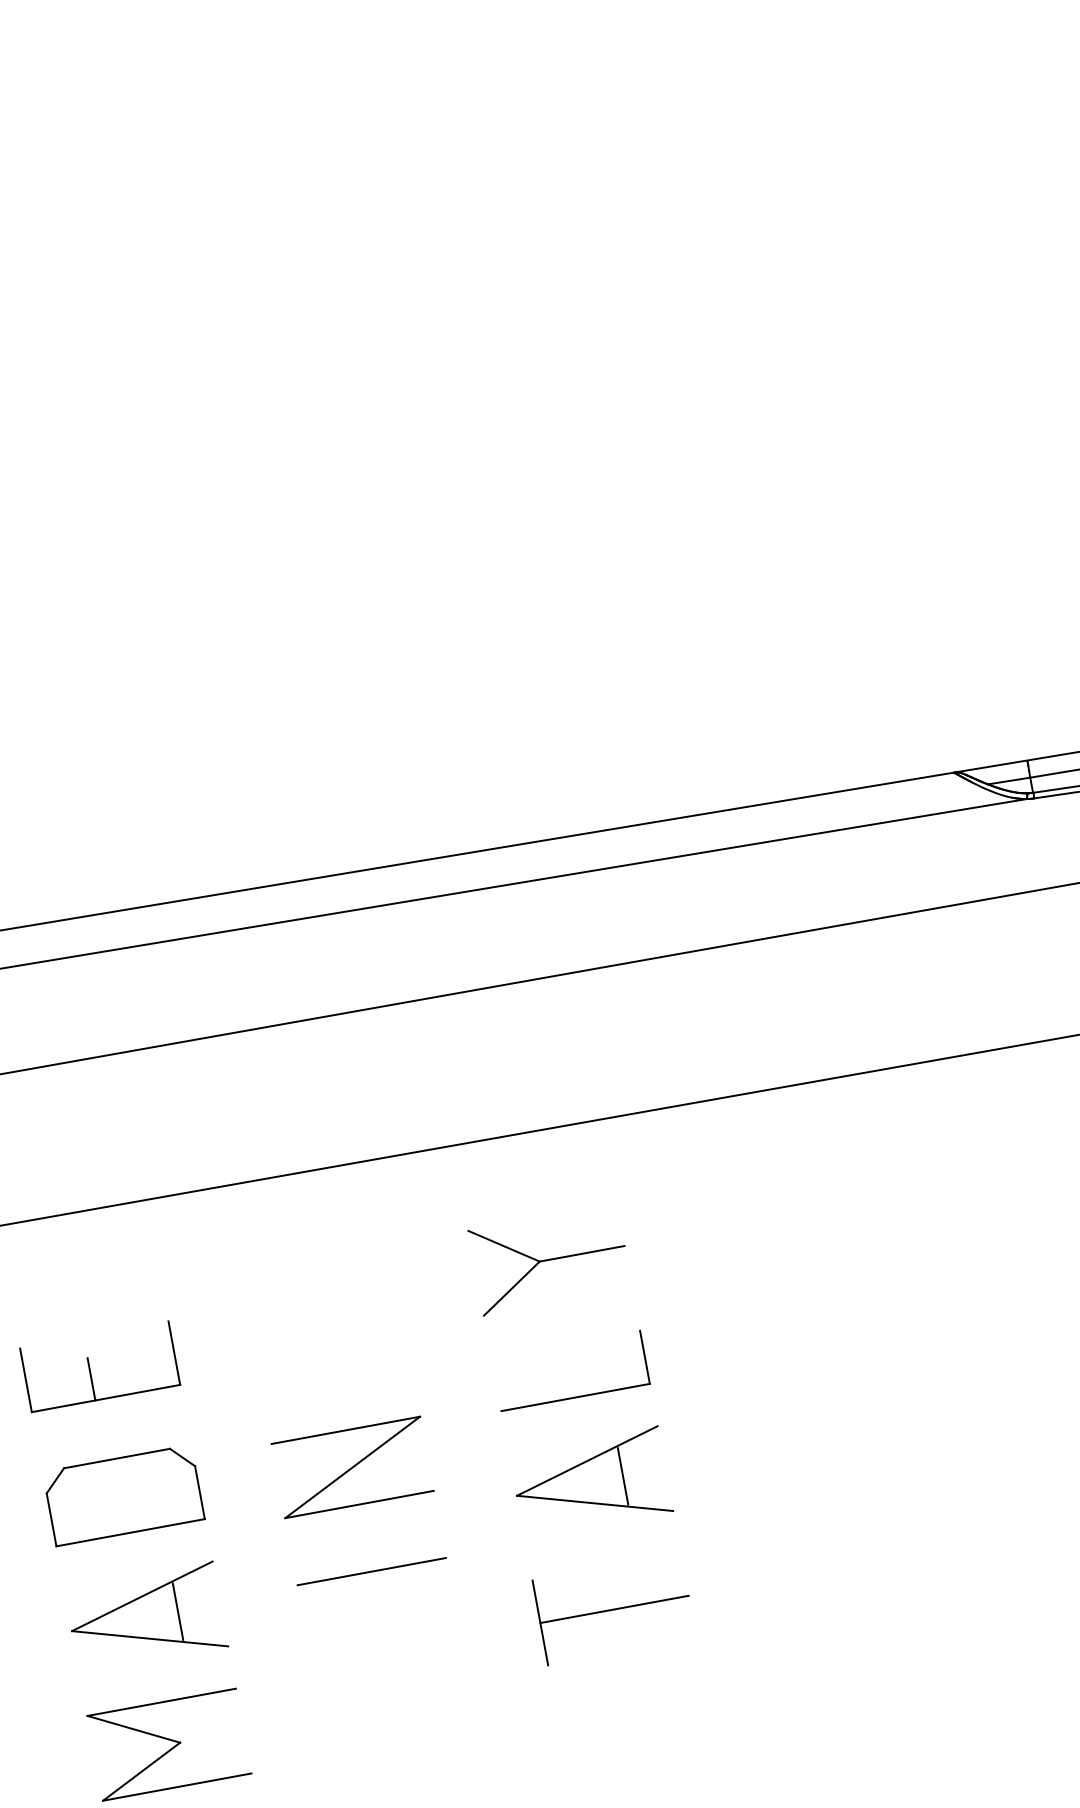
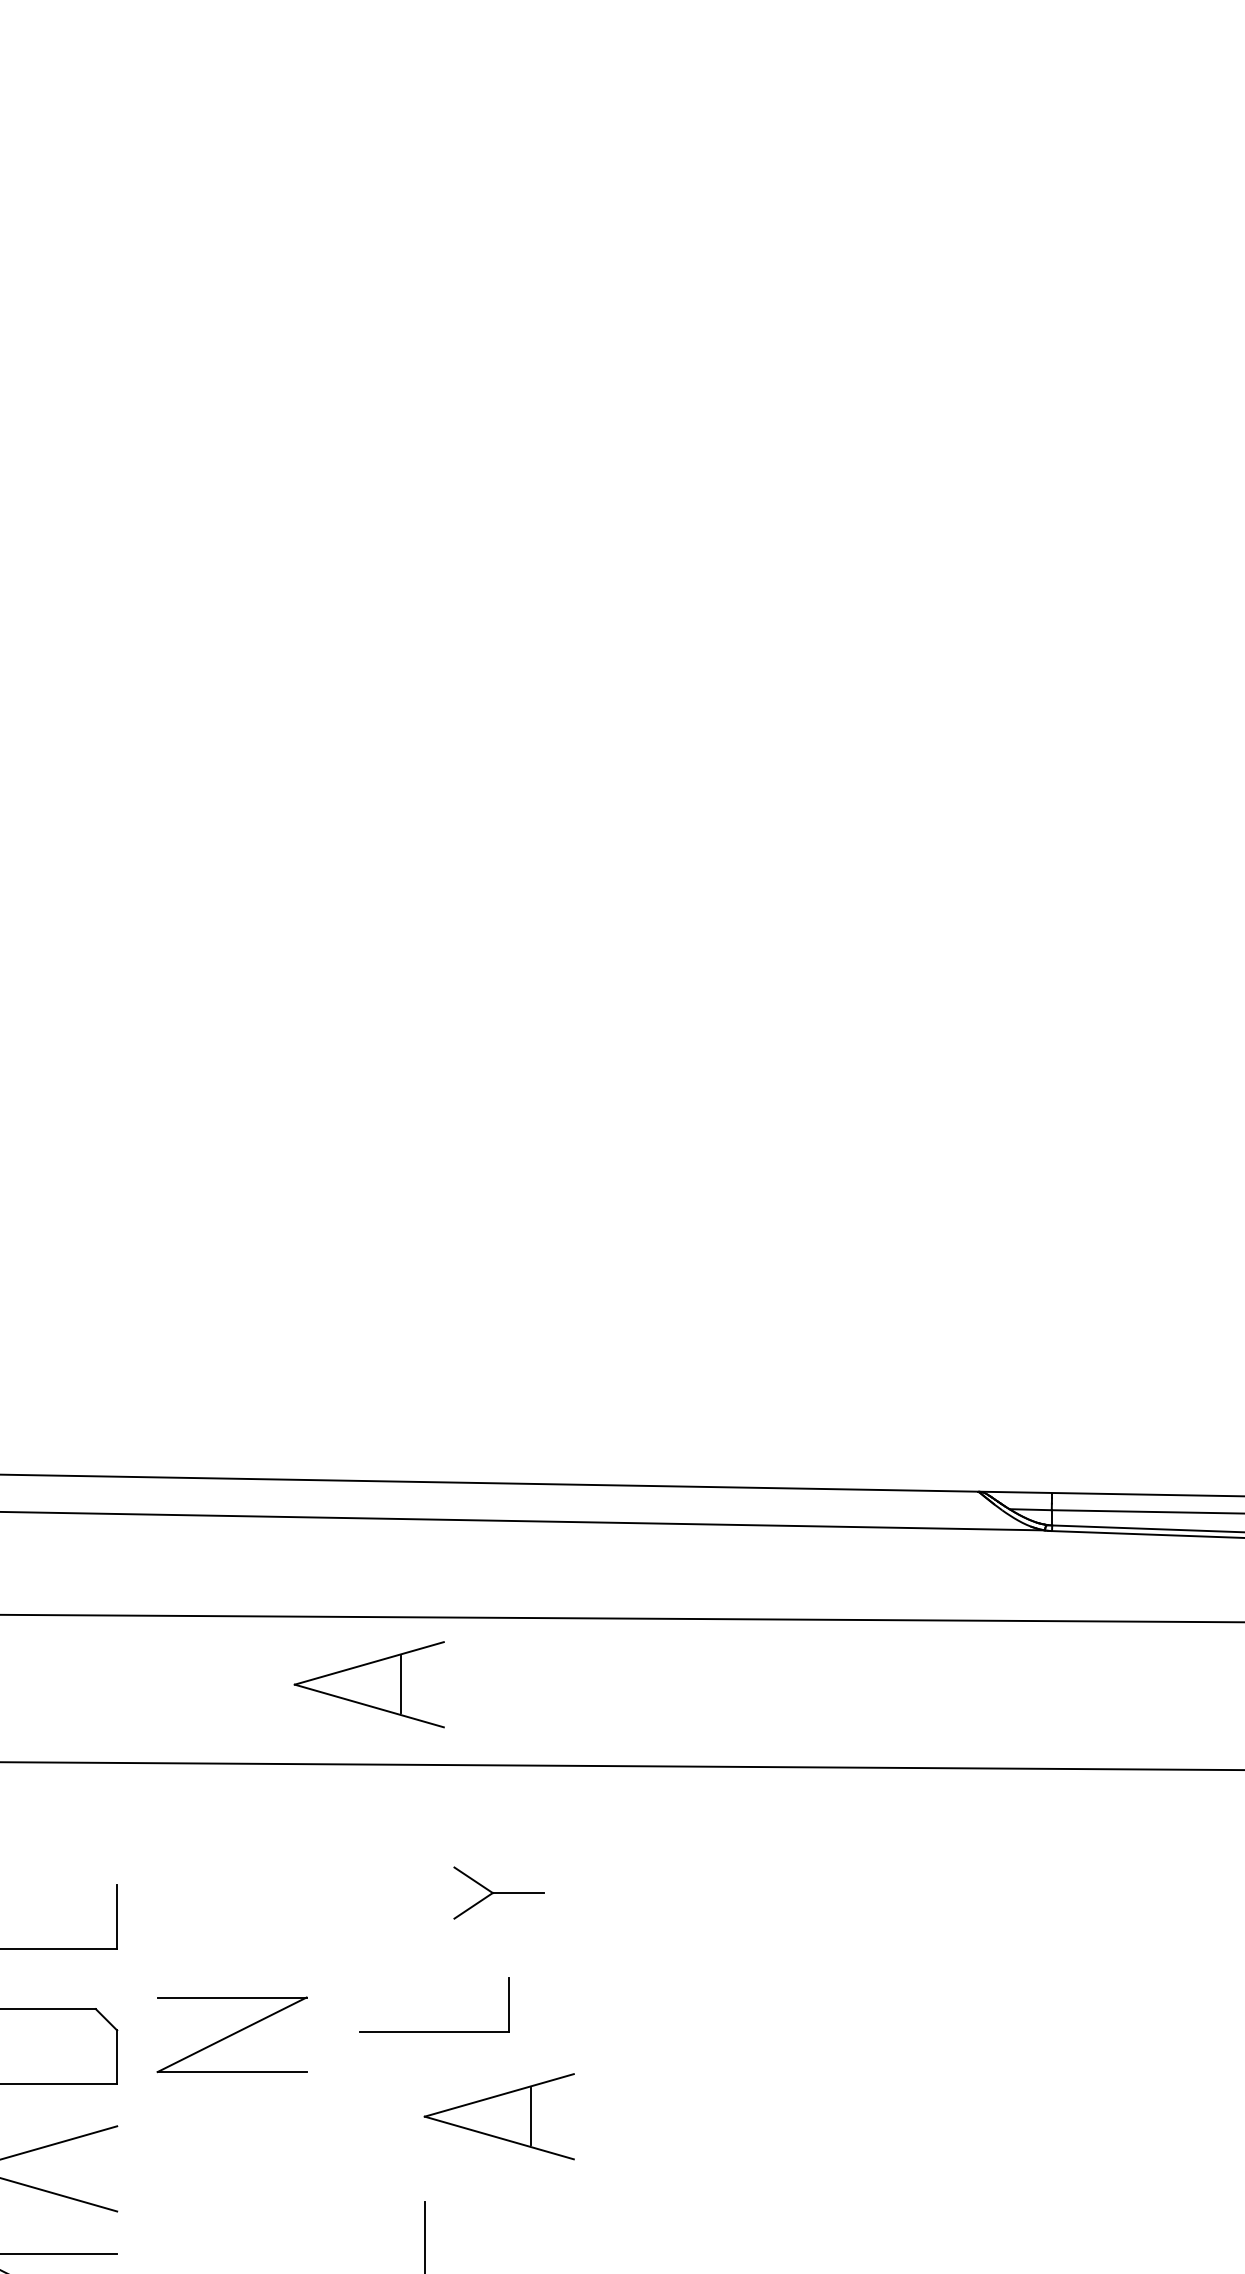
part: (382, 1075) -> (368, 1684), added
part: (549, 1259) -> (498, 1892), size x0.6
line: (91, 1379) -> (31, 1927), removed
part: (575, 1397) -> (434, 2031), moved
part: (352, 1467) -> (231, 2034), moved
line: (372, 1570) -> (270, 2163), removed
line: (613, 1609) -> (498, 2244), removed
line: (177, 1611) -> (74, 2168), removed

